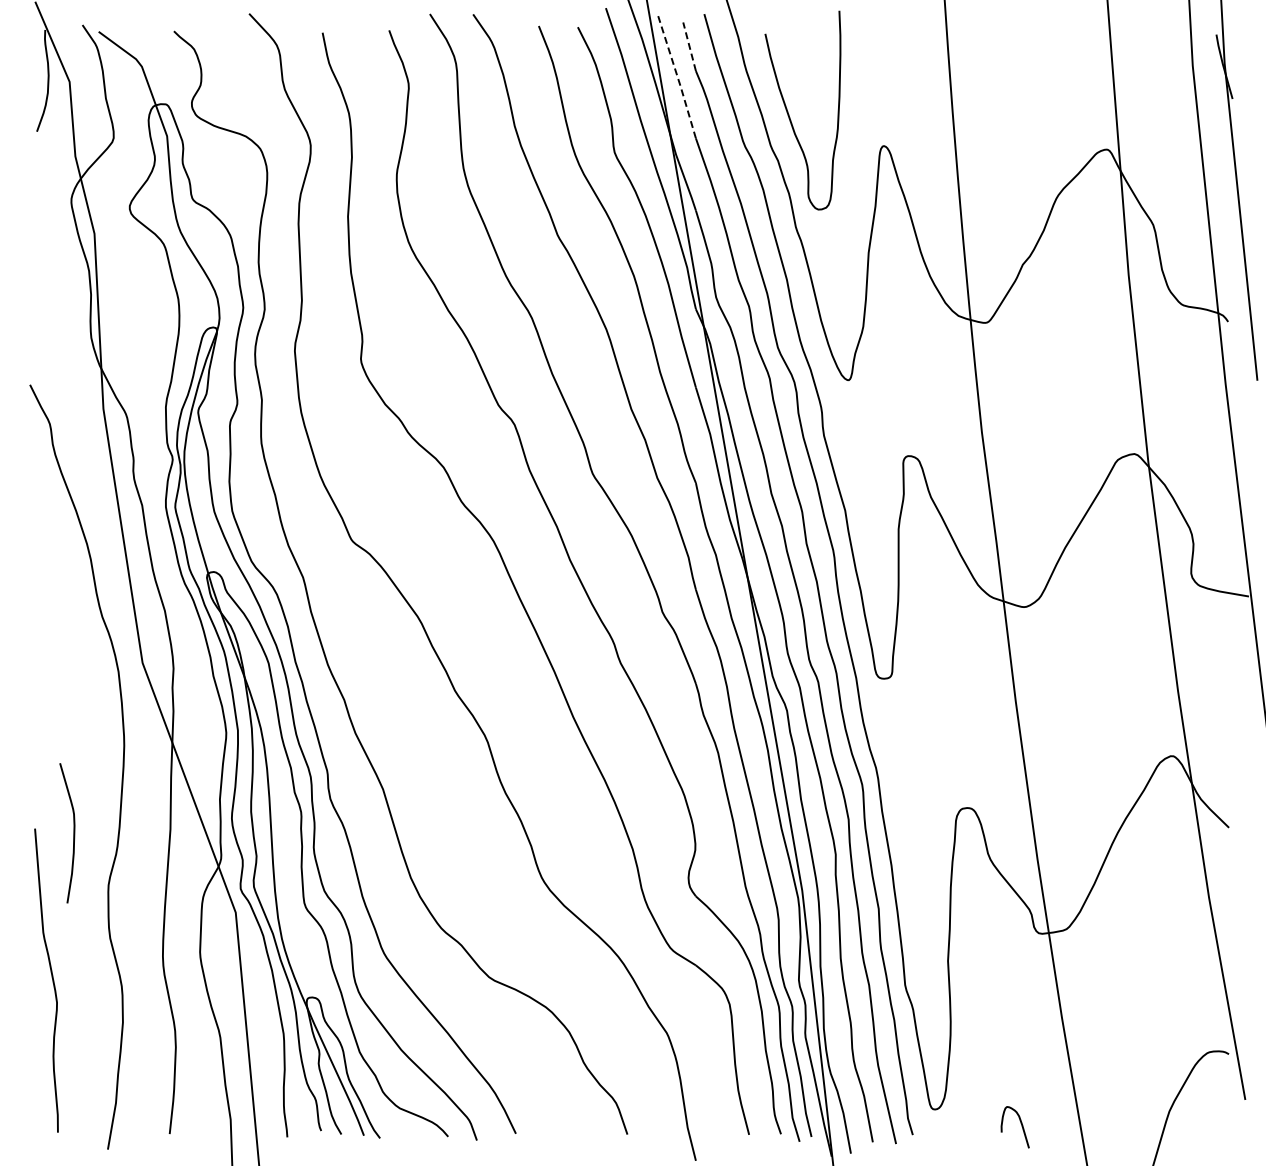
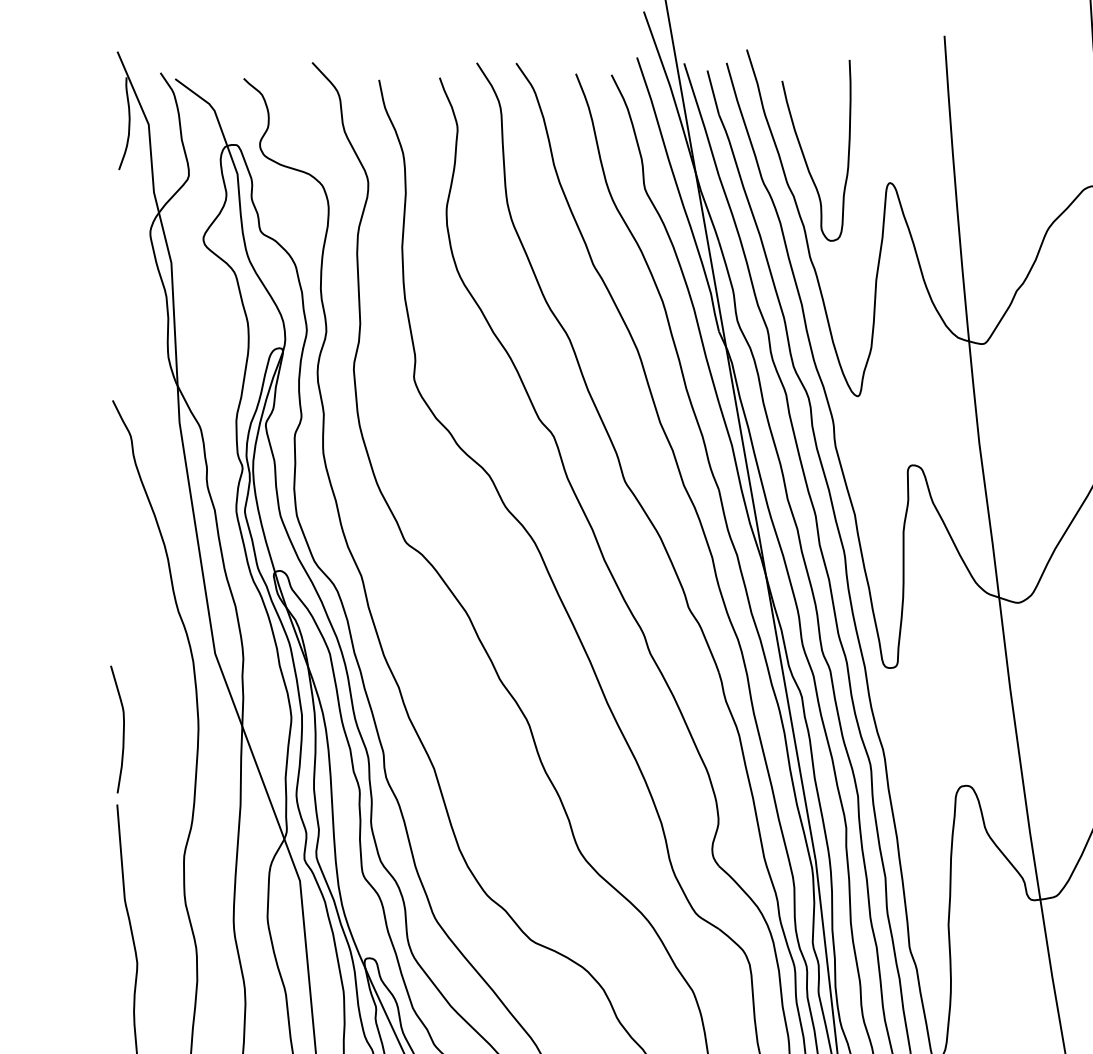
line: (689, 46) -> (713, 92), dashed -> solid
line: (677, 76) -> (702, 119), dashed -> solid
curve: (73, 833) -> (123, 729), moved

